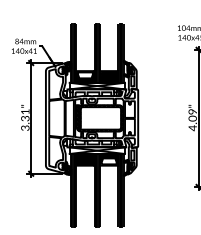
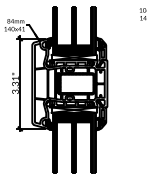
hatch: (85, 75) -> (64, 48), added
hatch: (108, 161) -> (83, 118), added

